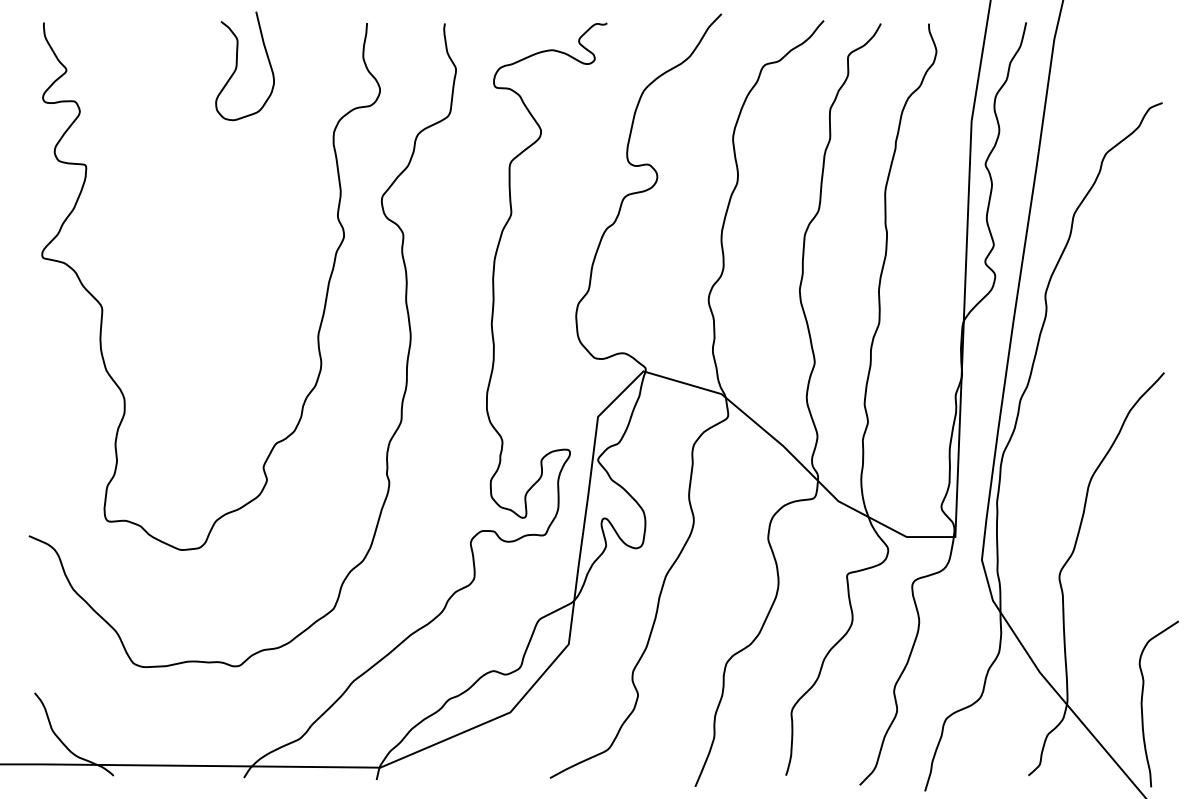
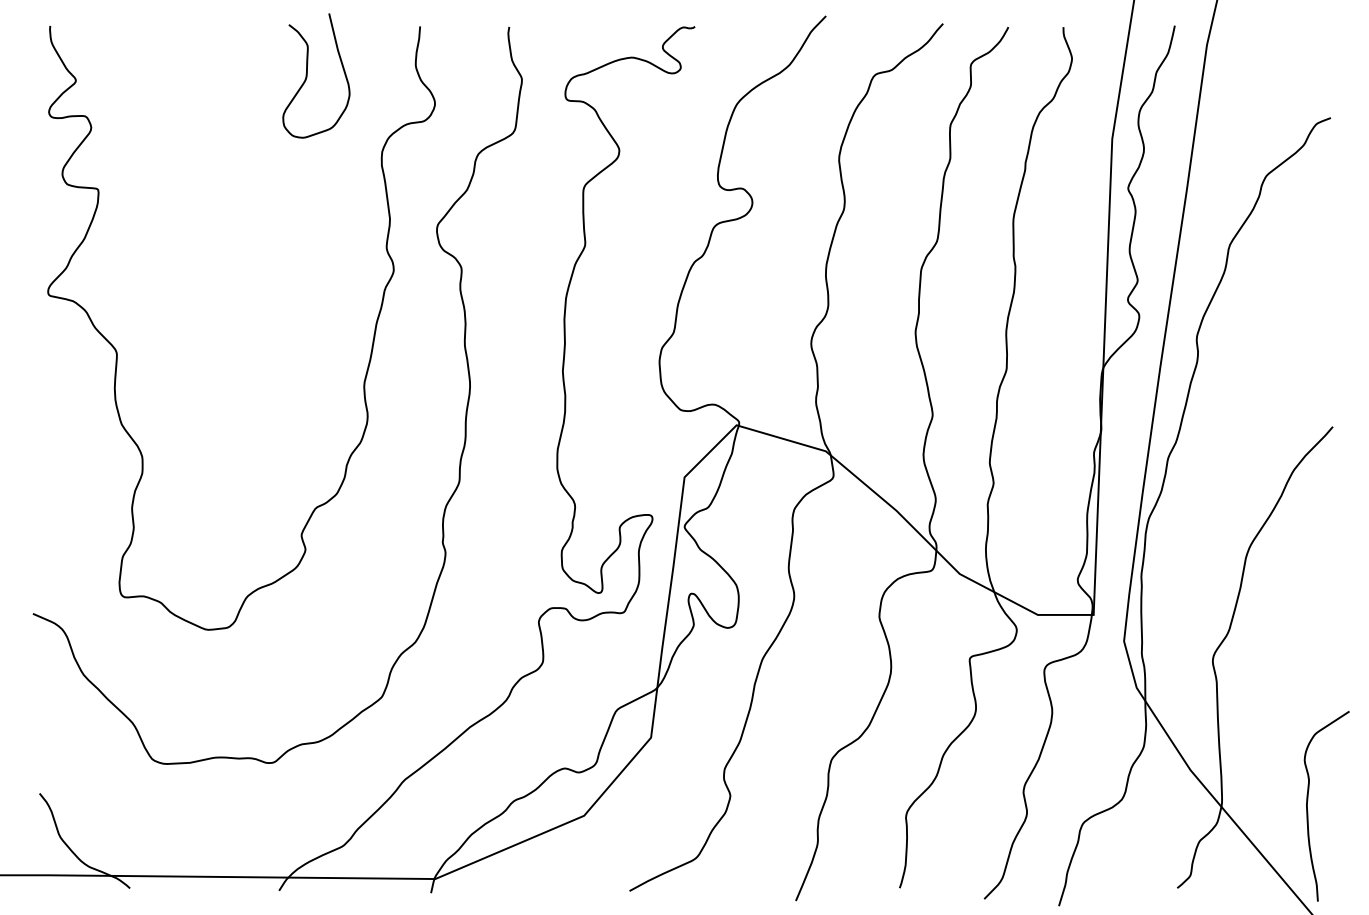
curve: (237, 65) -> (307, 75), moved

